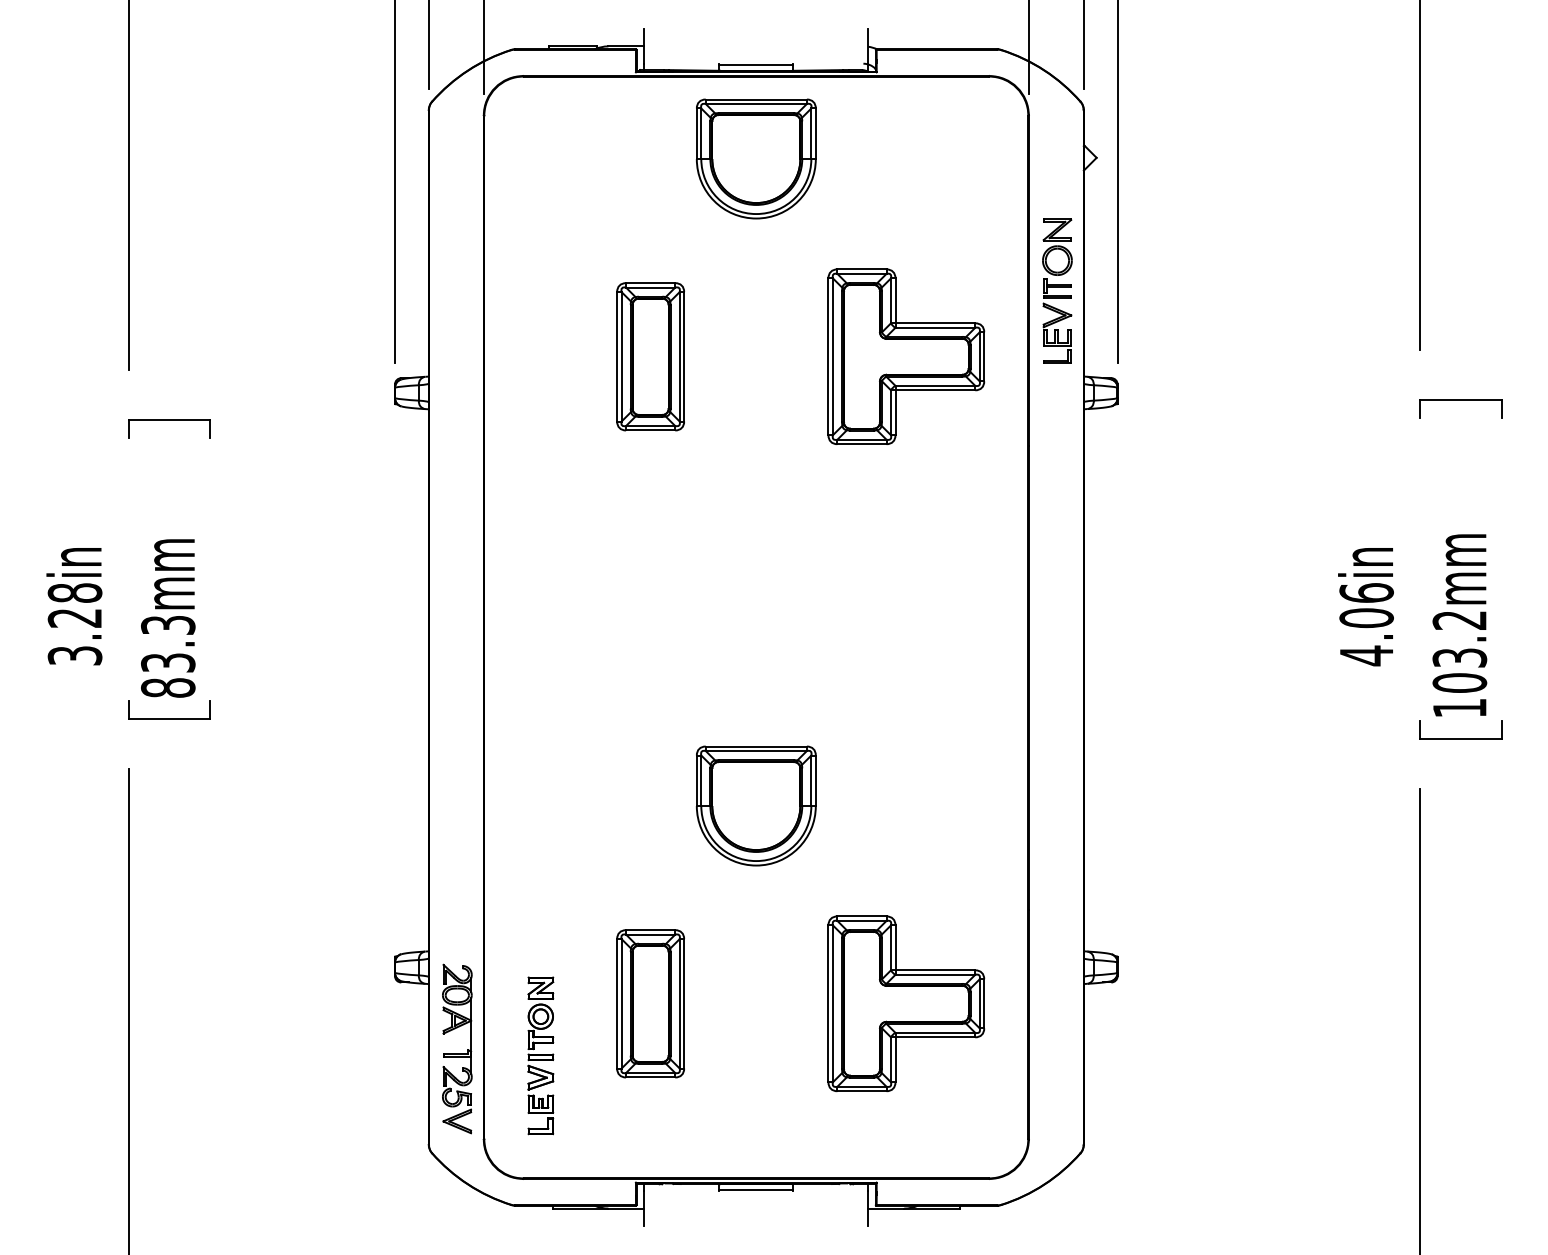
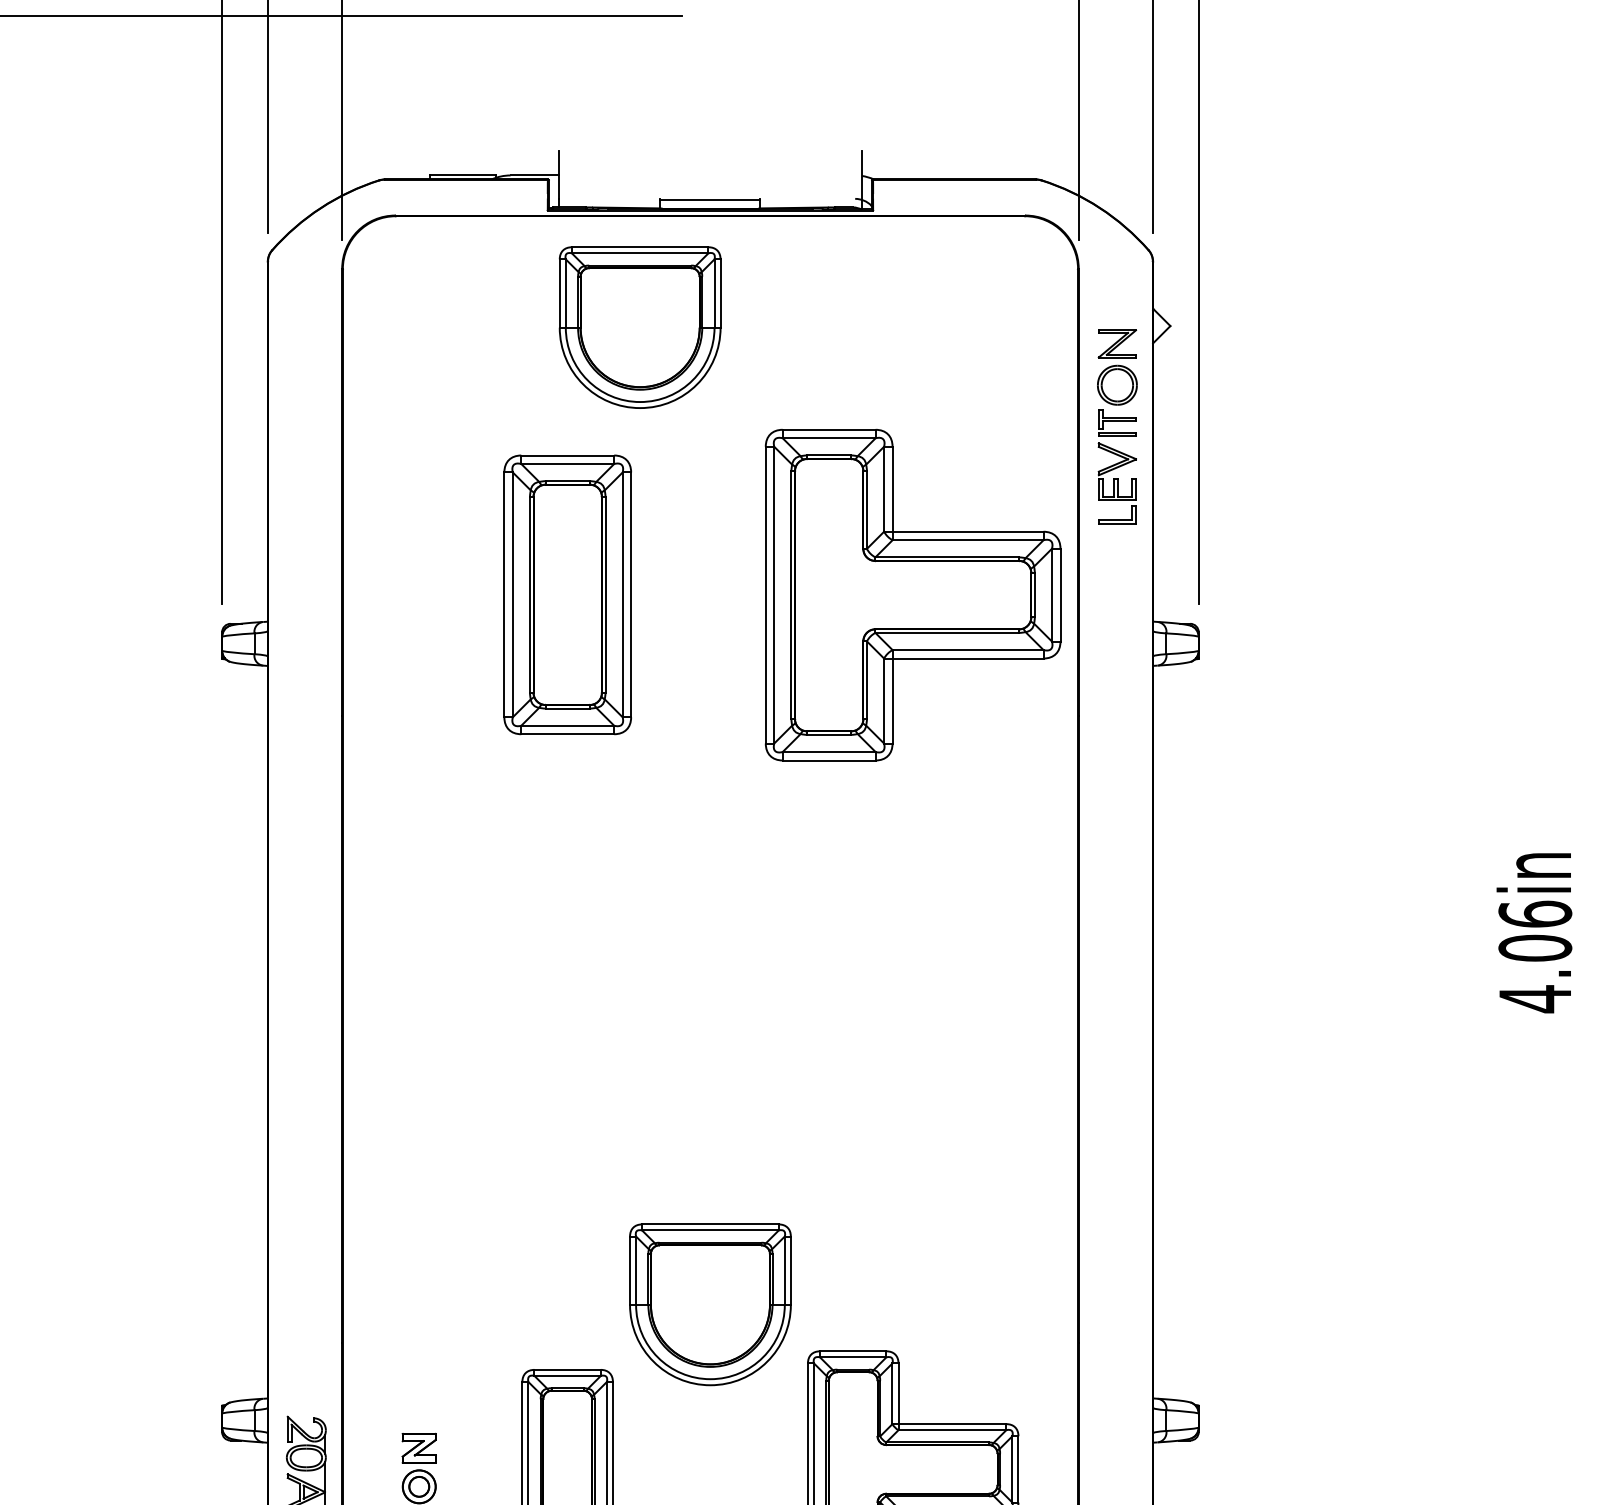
part: (756, 158) -> (640, 326), moved
part: (1057, 290) -> (1117, 425), moved
part: (650, 356) -> (567, 594), size x1.4
part: (906, 356) -> (913, 594), size x1.4
part: (756, 805) -> (710, 1304), moved

